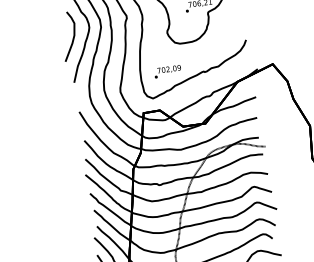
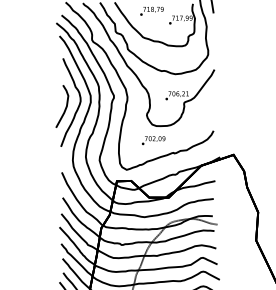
text: (167, 71) -> (153, 140), moved

